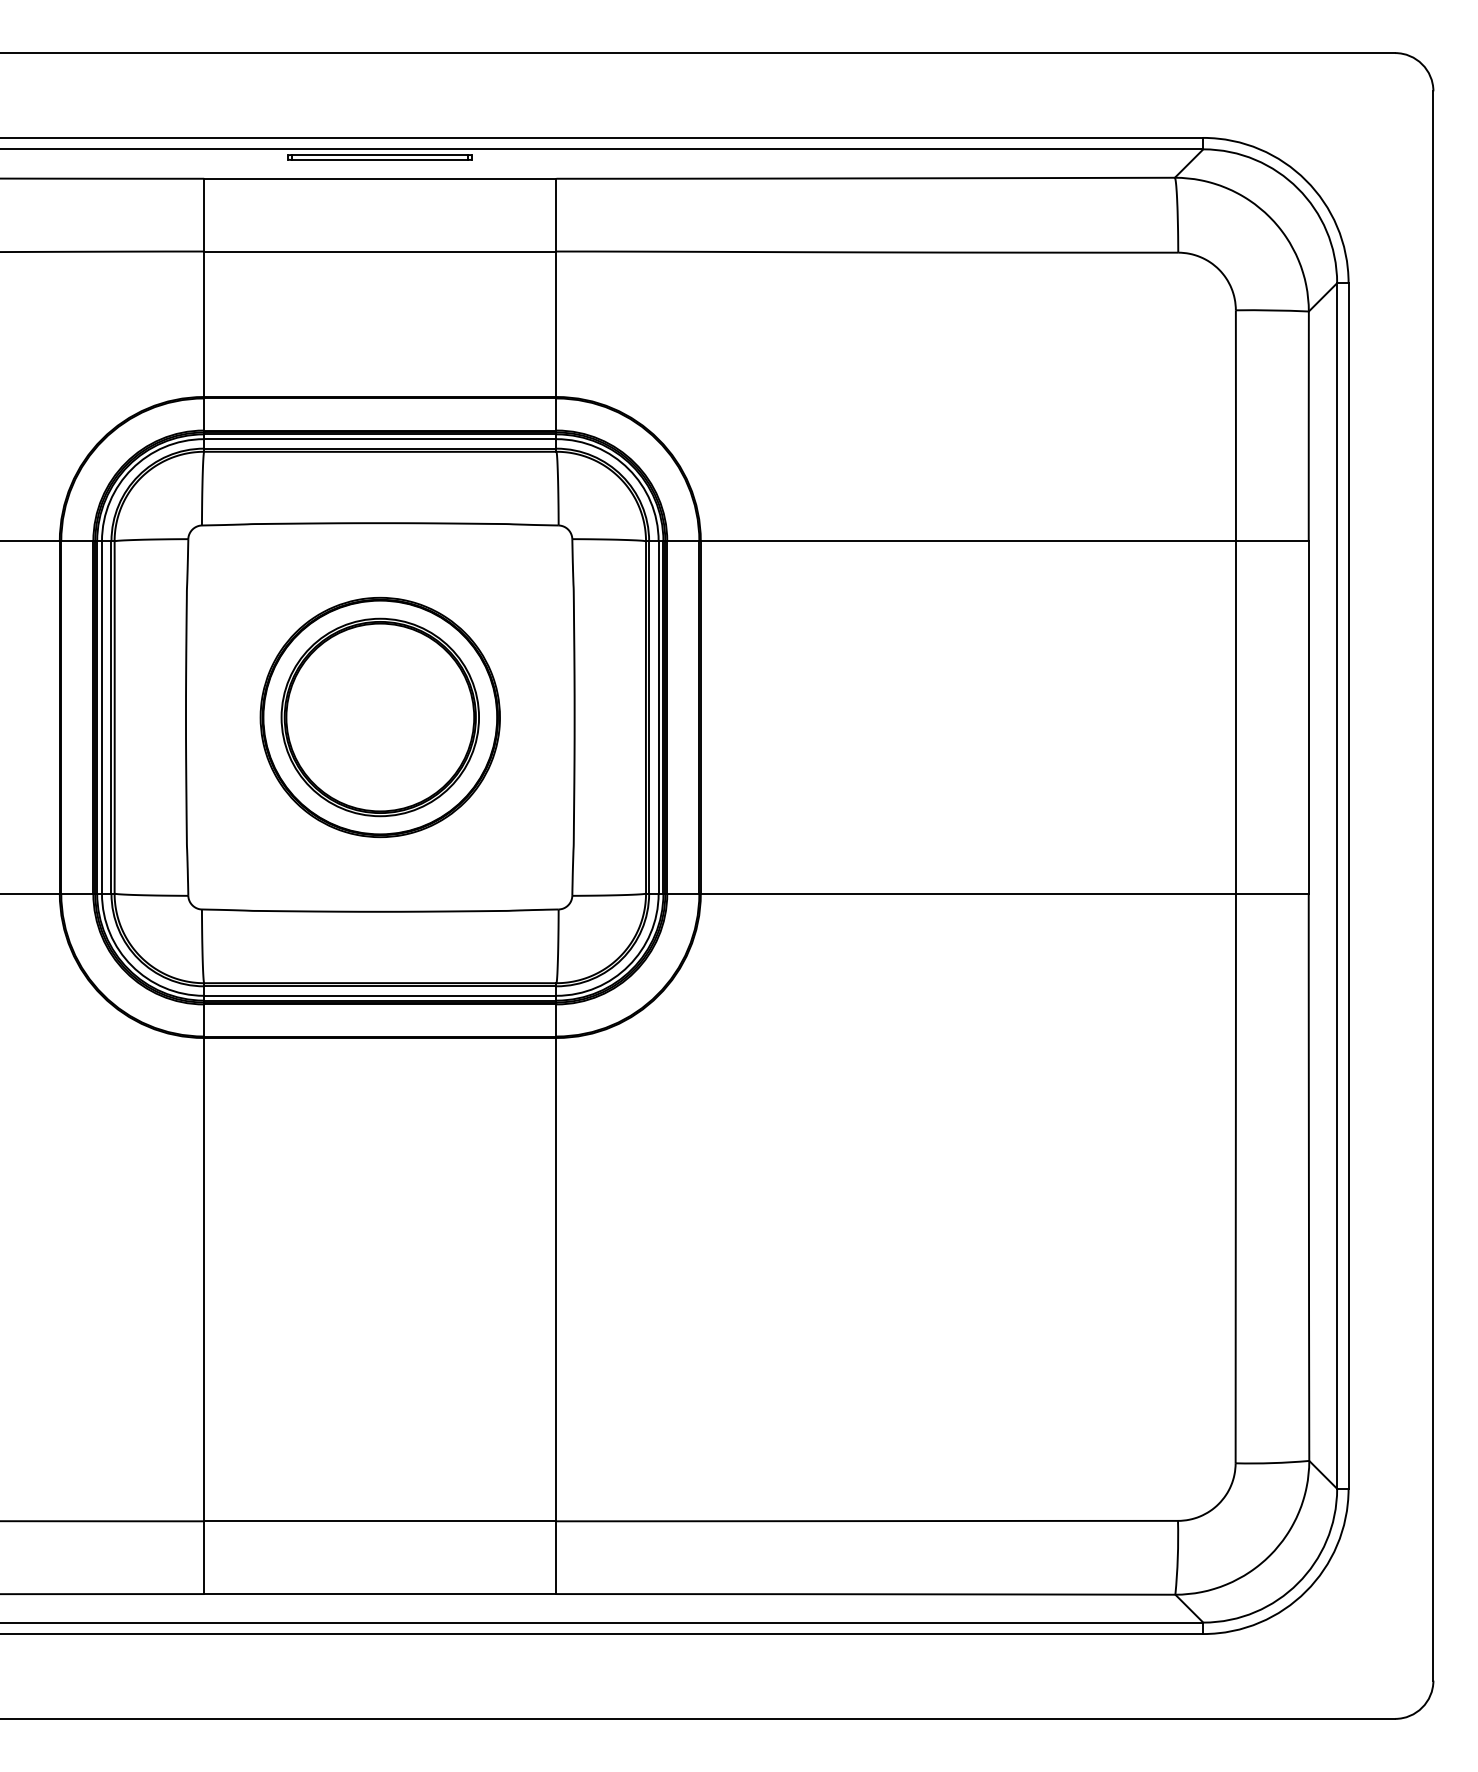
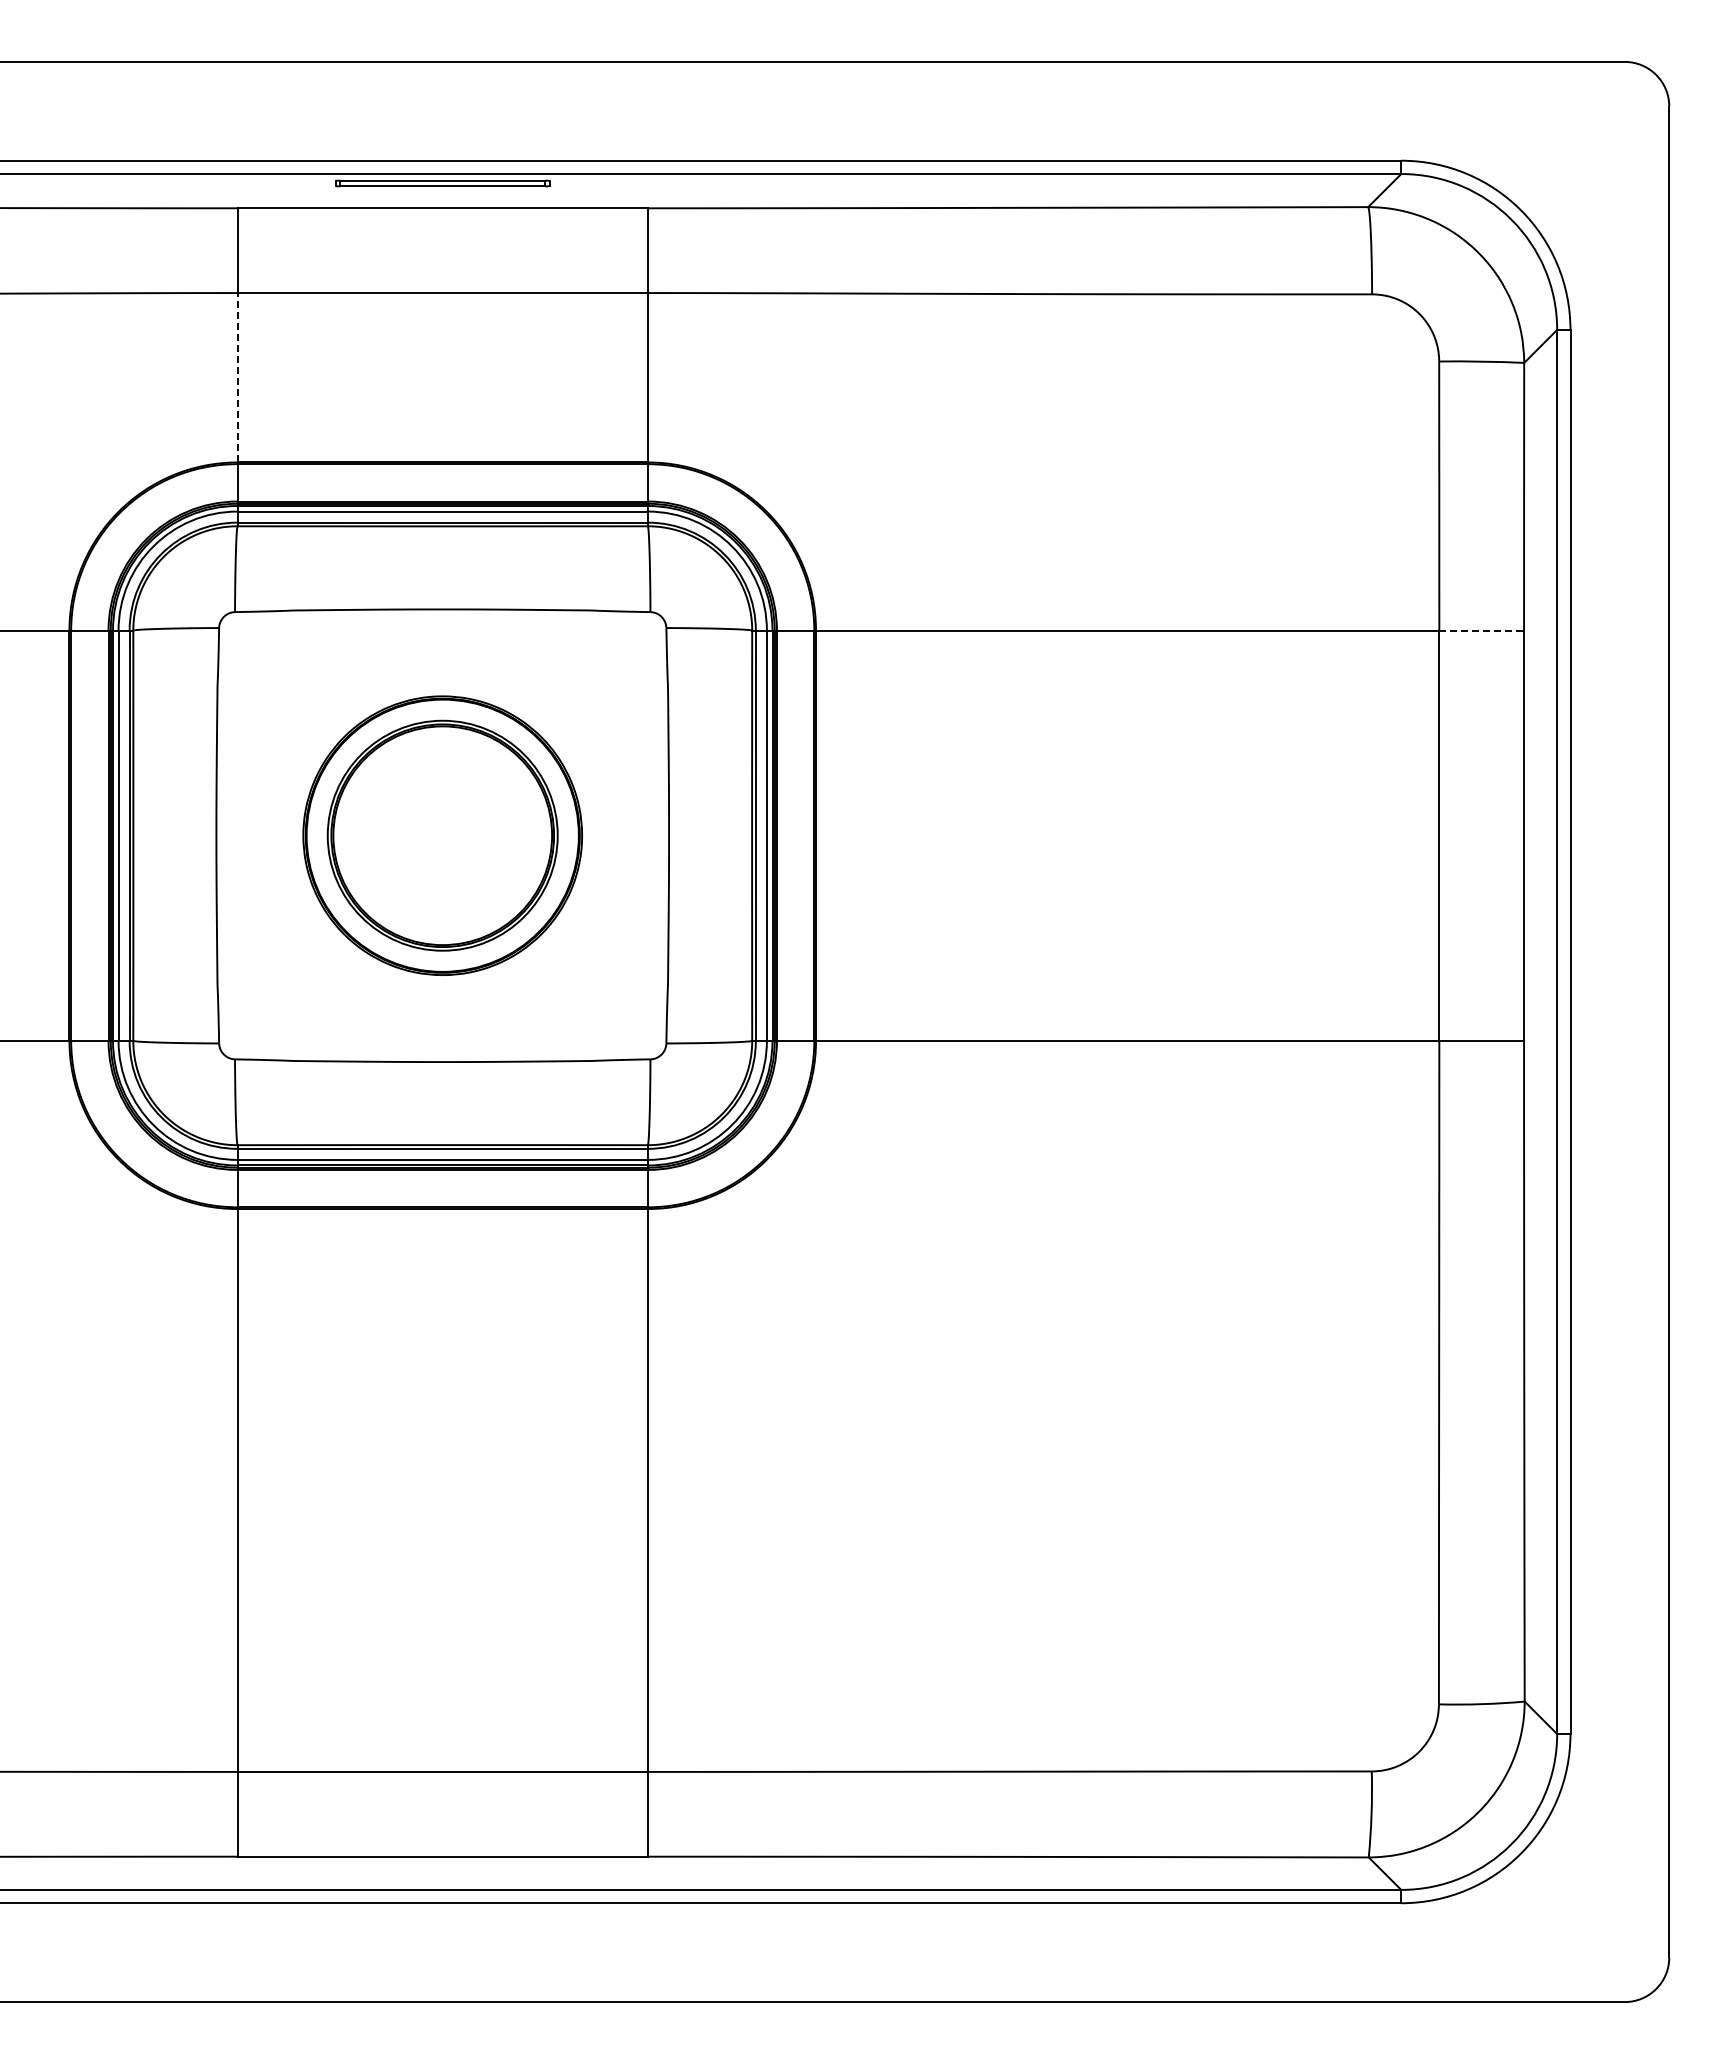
line: (204, 324) -> (237, 377), solid -> dashed
line: (1273, 541) -> (1482, 630), solid -> dashed

